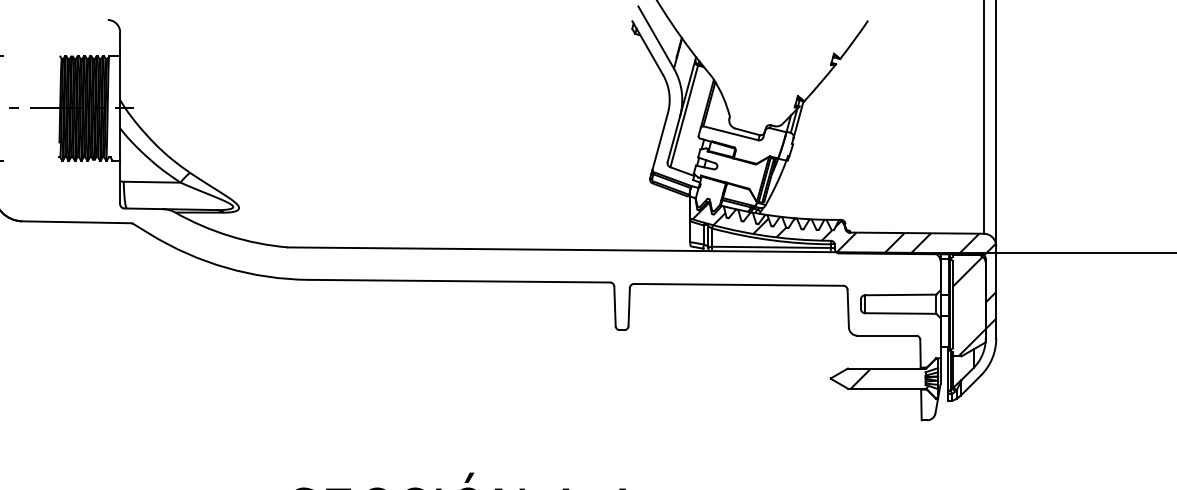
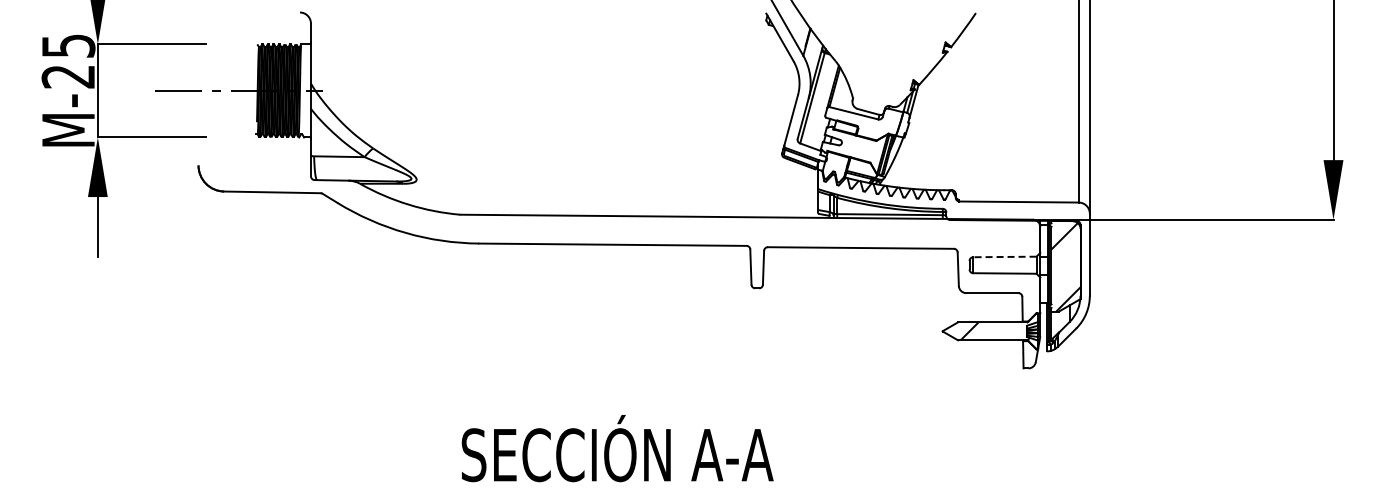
hatch: (844, 265) -> (954, 230), removed
line: (900, 294) -> (1004, 256), solid -> dashed

